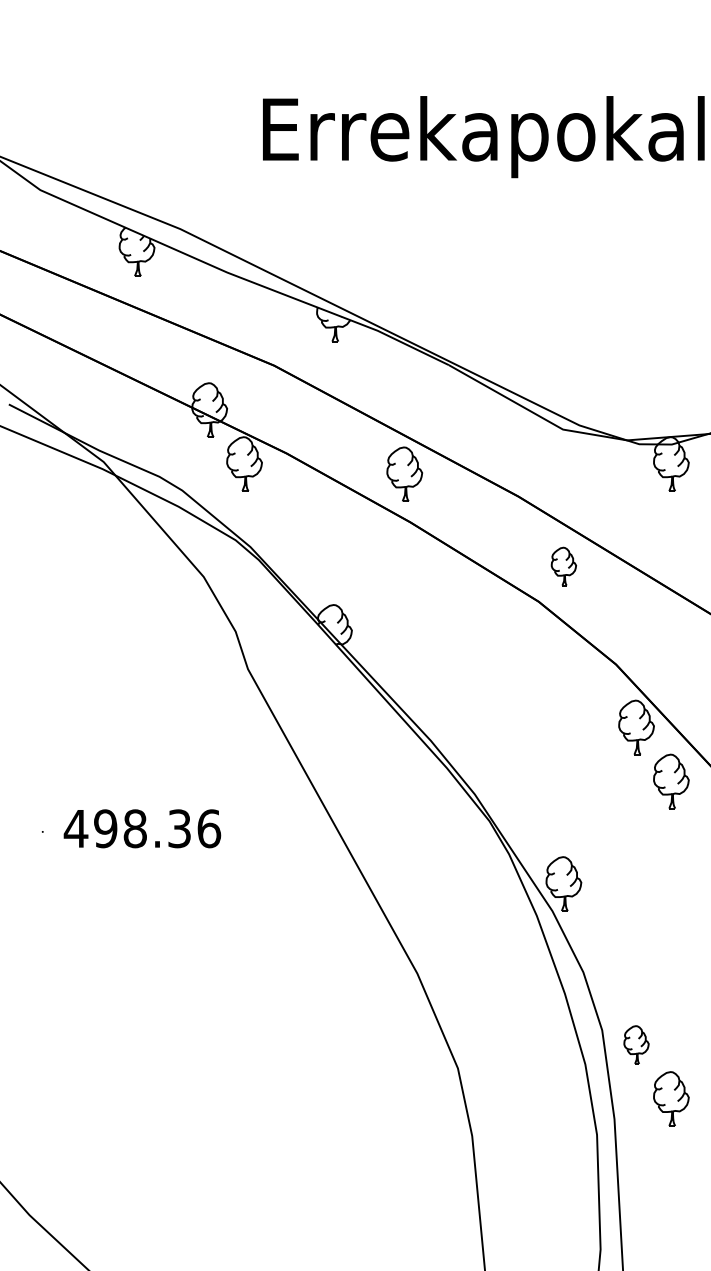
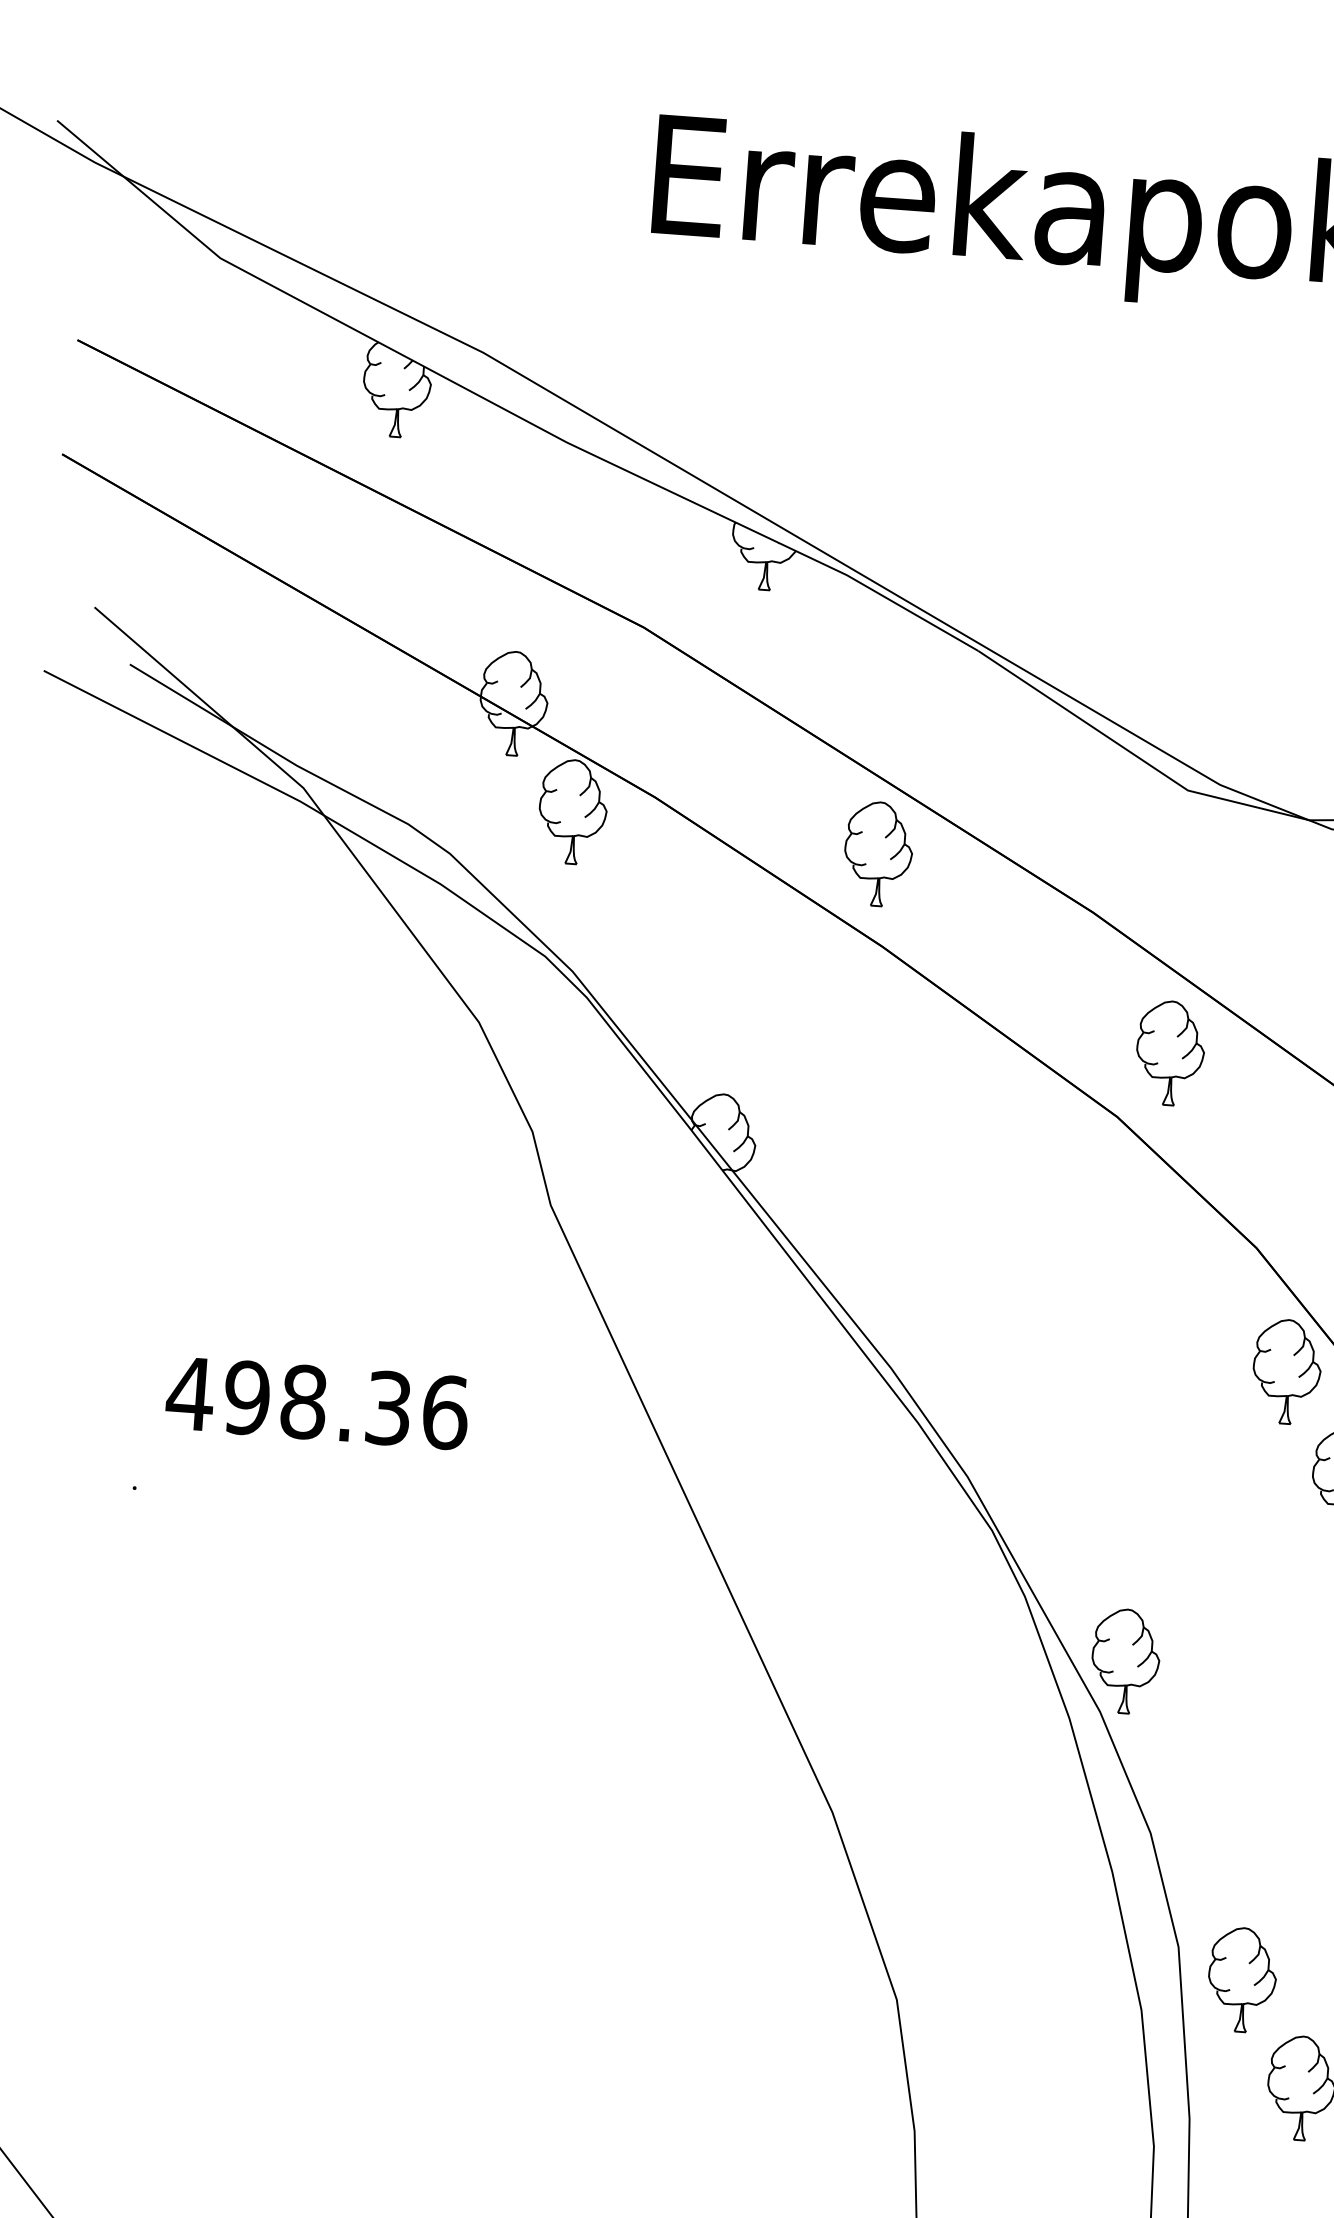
part: (563, 566) -> (1169, 1052), size x1.43
text: (142, 828) -> (317, 1402), moved
part: (636, 1044) -> (1242, 1978), size x1.43

